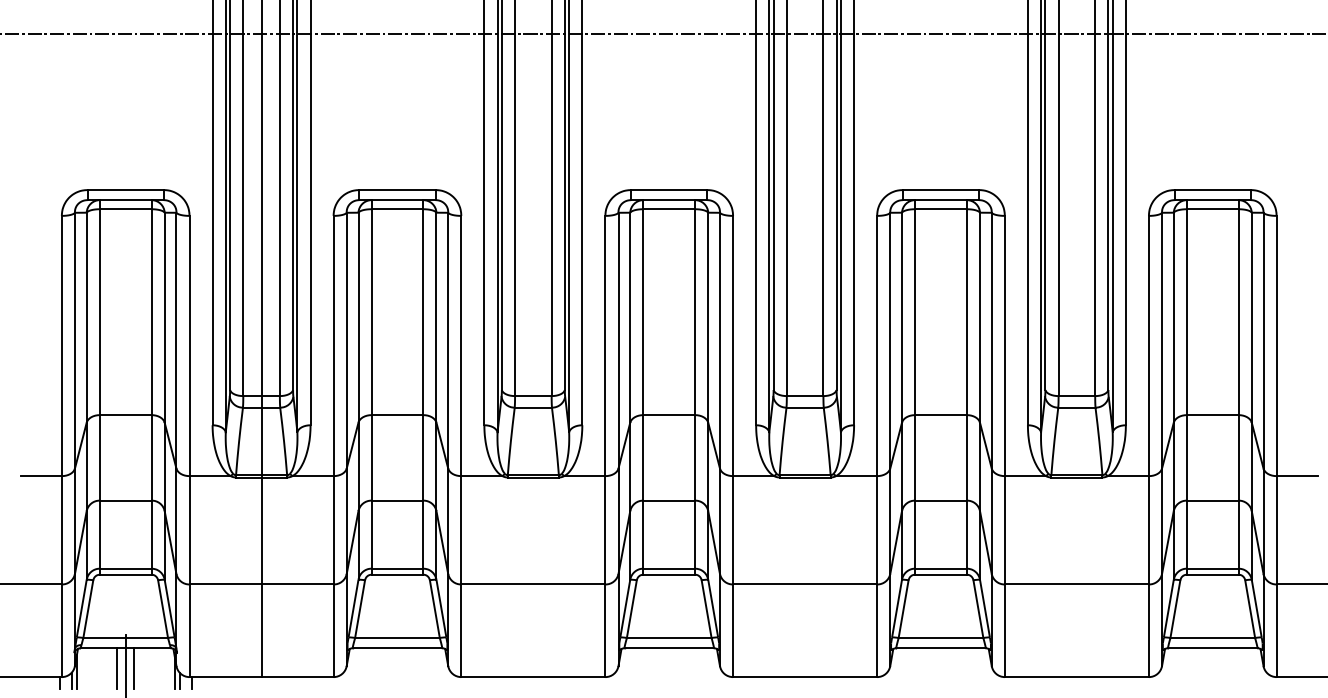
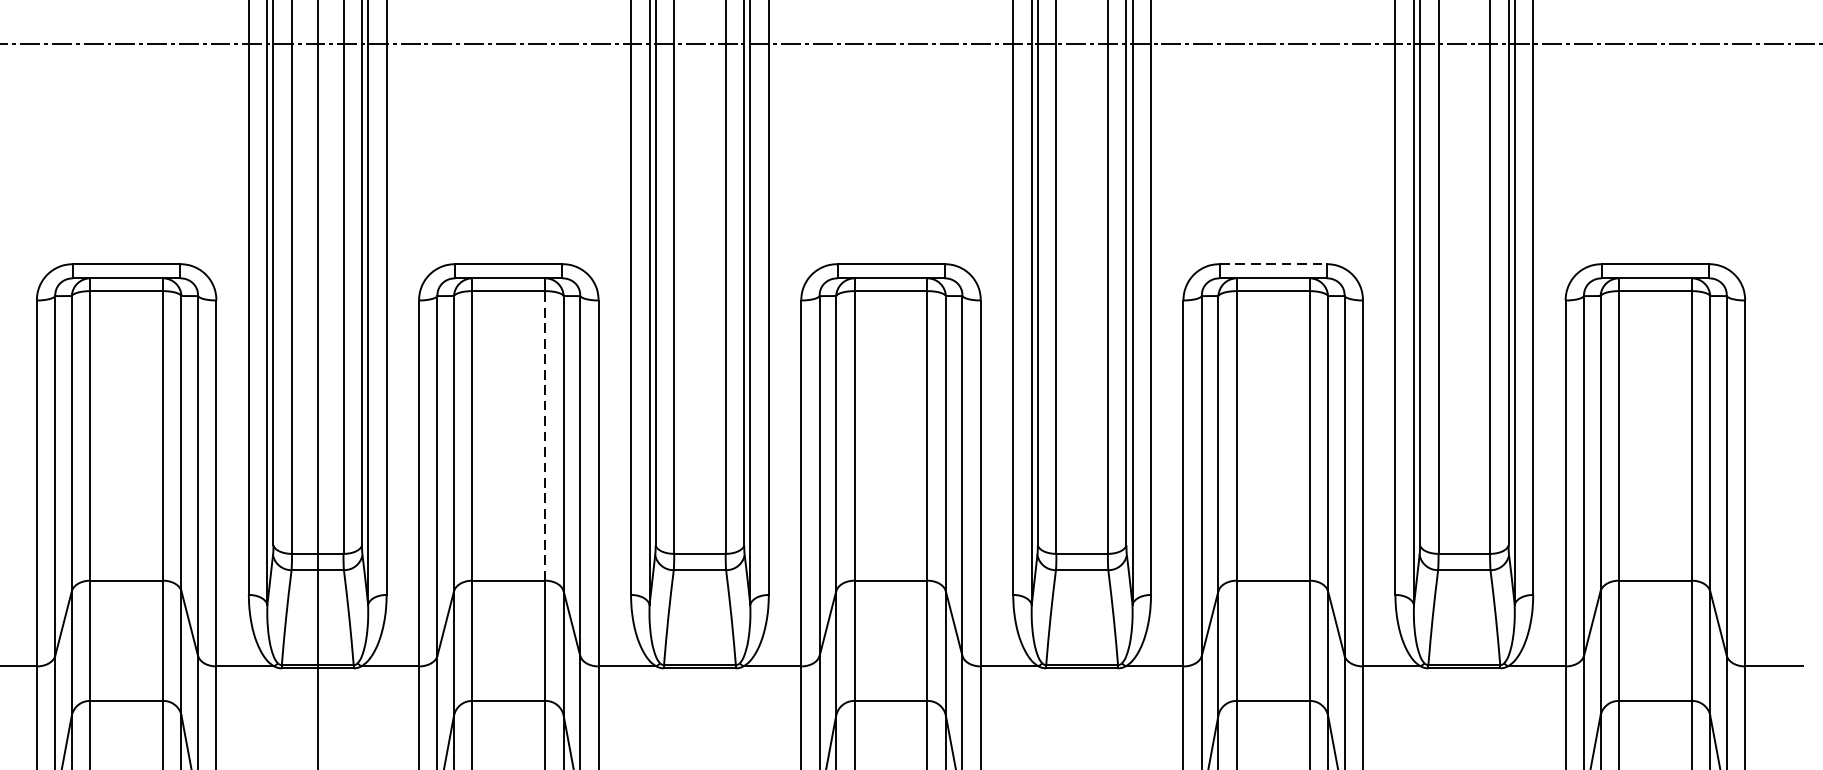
line: (941, 190) -> (1273, 264), solid -> dashed
line: (423, 312) -> (545, 436), solid -> dashed

